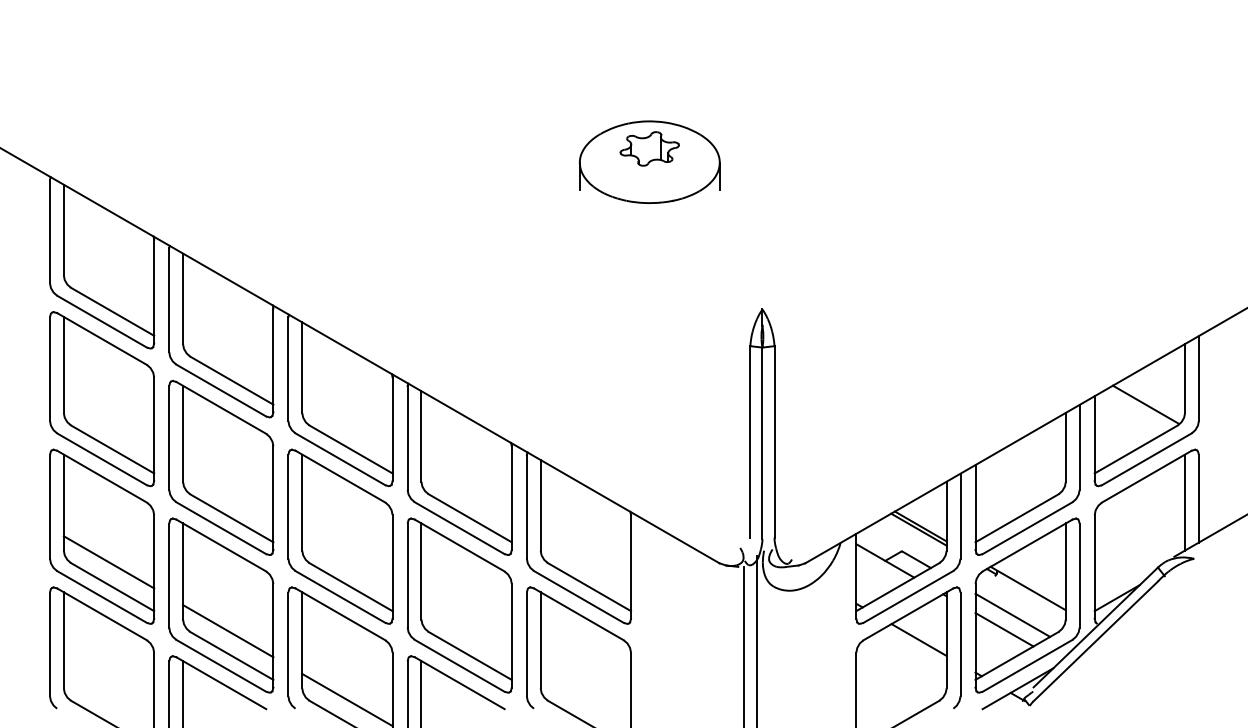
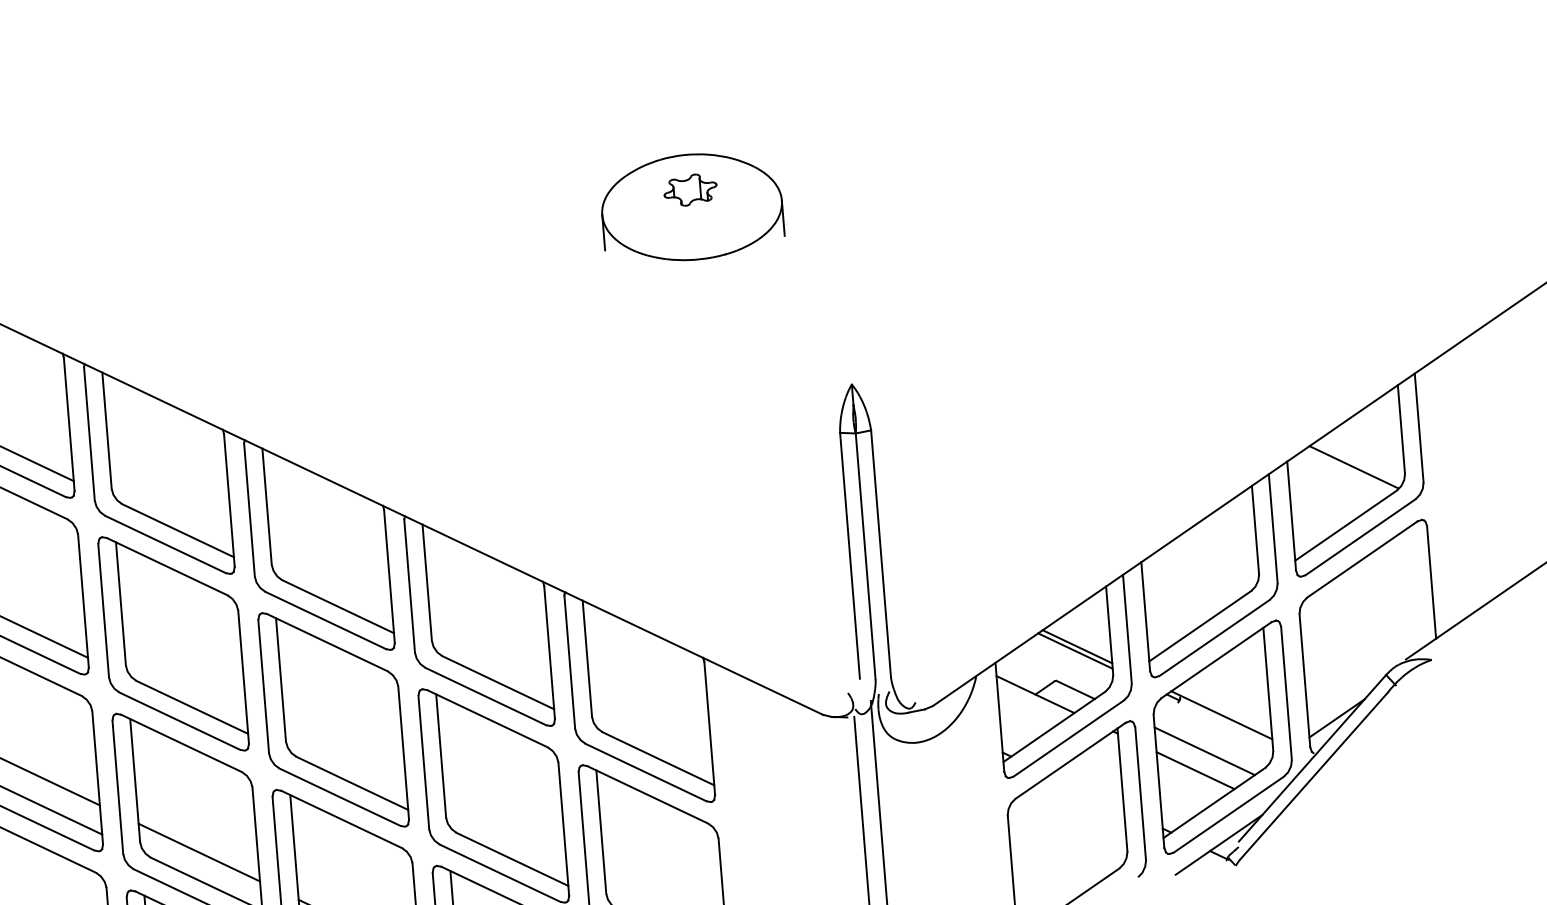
part: (649, 148) -> (690, 189), size x0.7
line: (1185, 502) -> (1414, 588), removed
line: (918, 639) -> (1086, 792), removed

